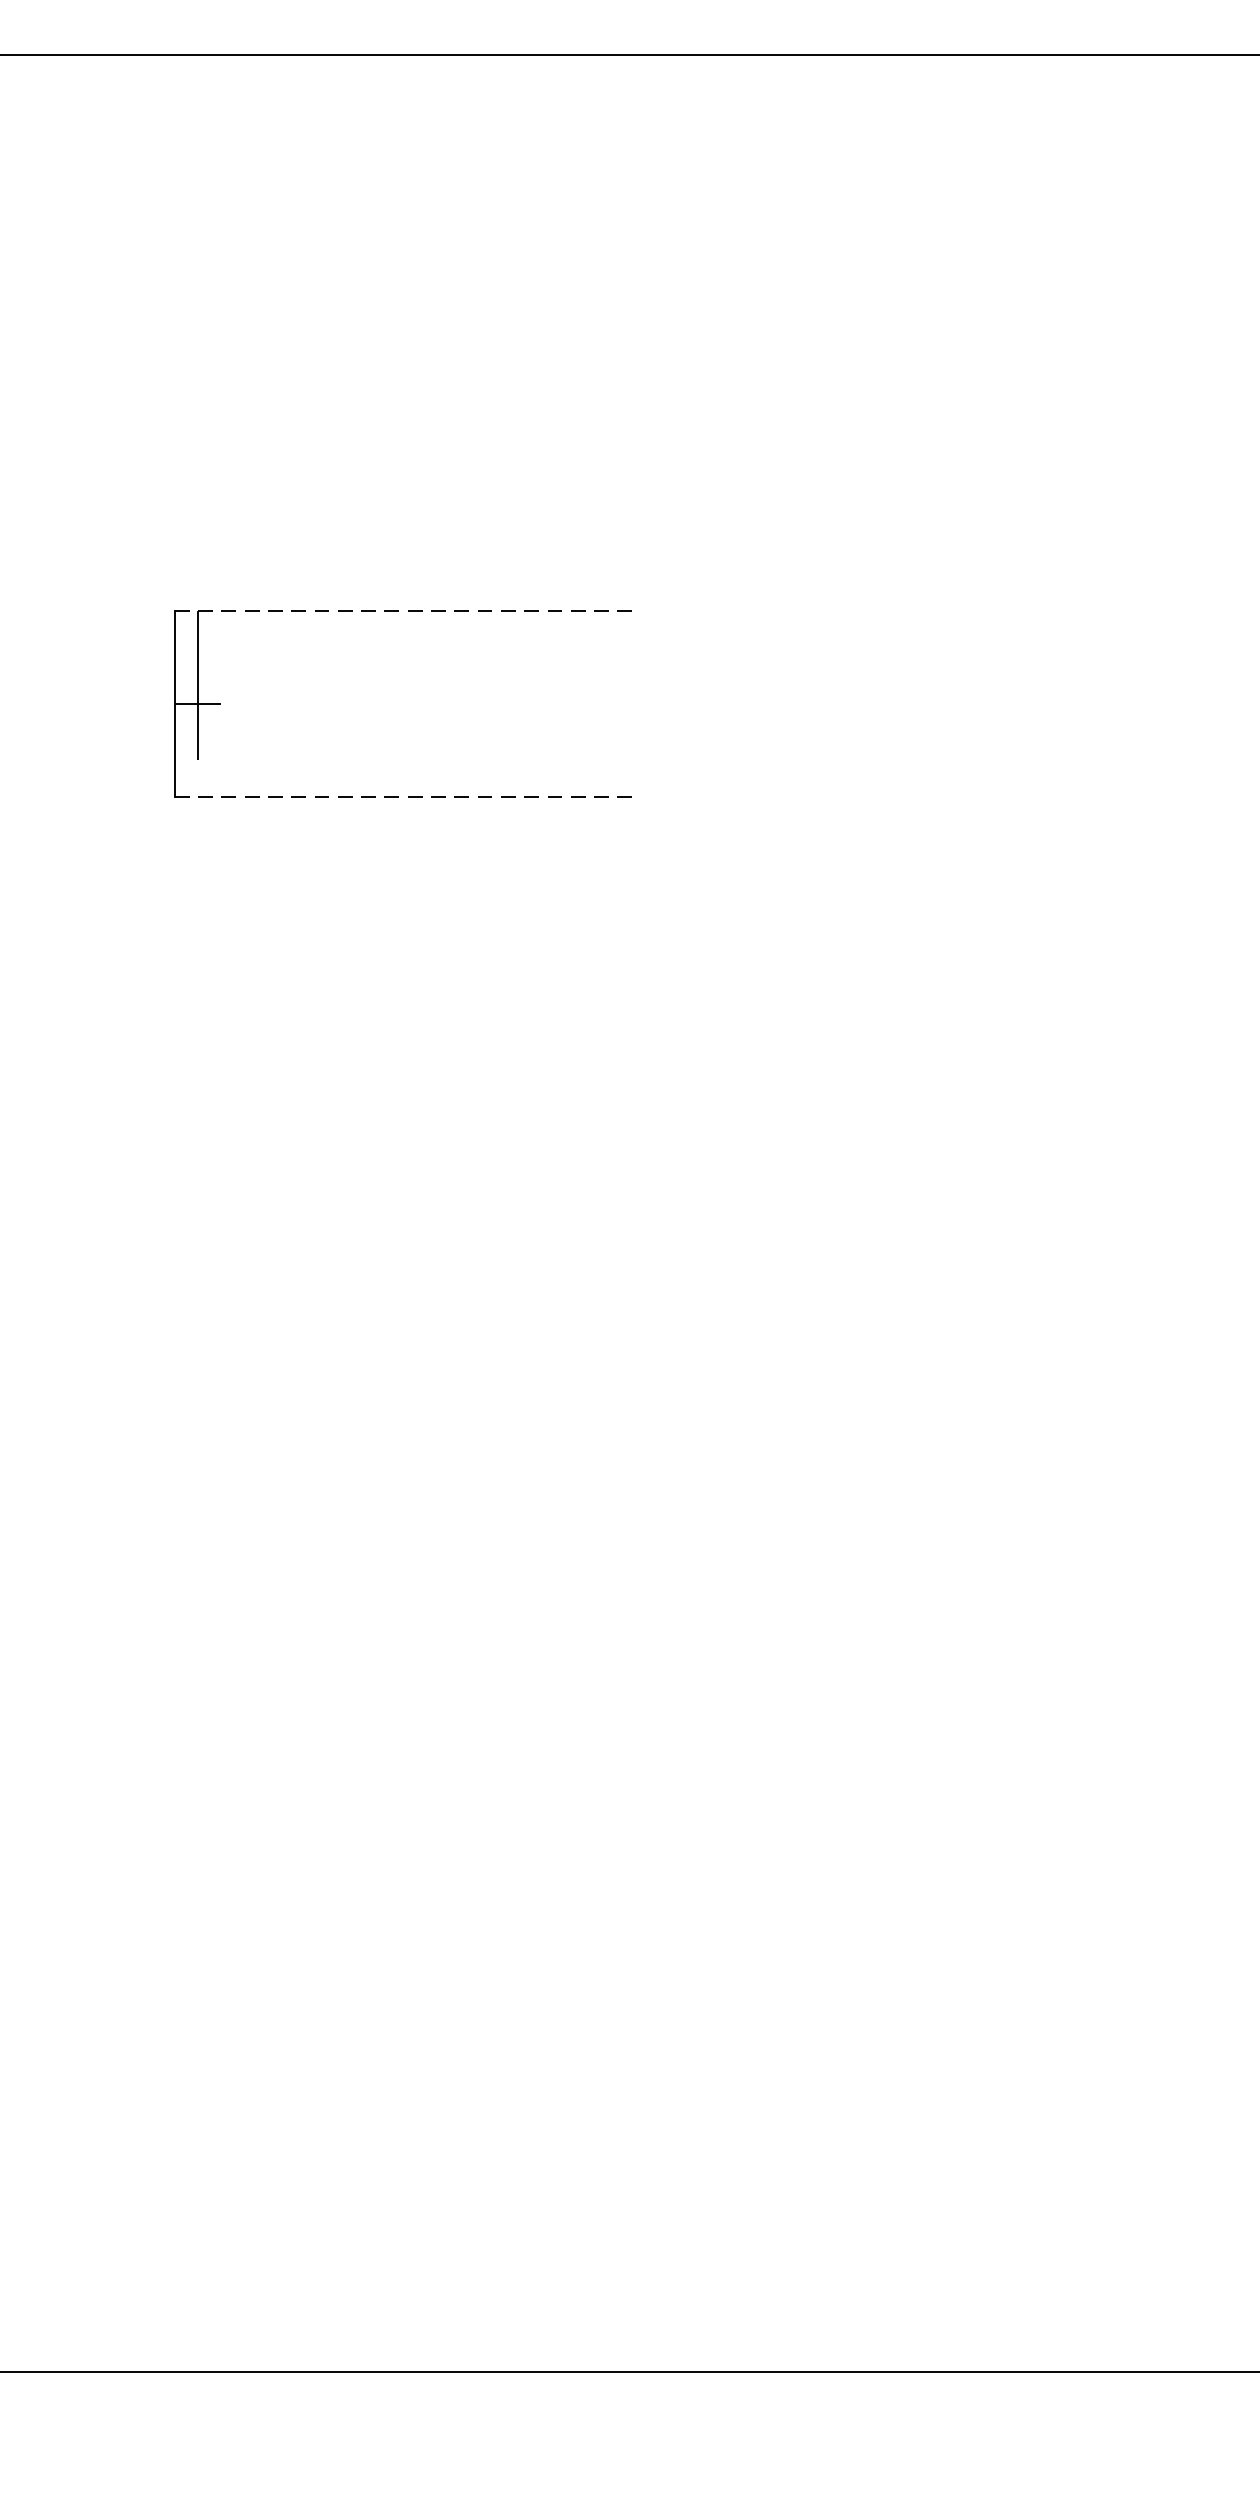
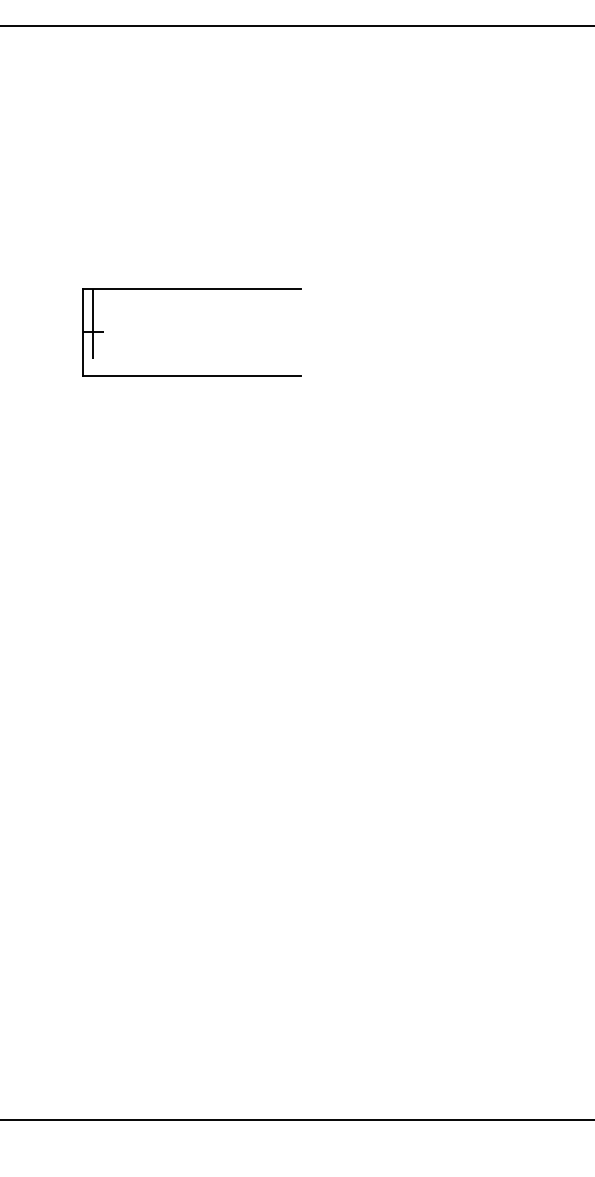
line: (407, 611) -> (192, 288), dashed -> solid
line: (407, 797) -> (192, 376), dashed -> solid

